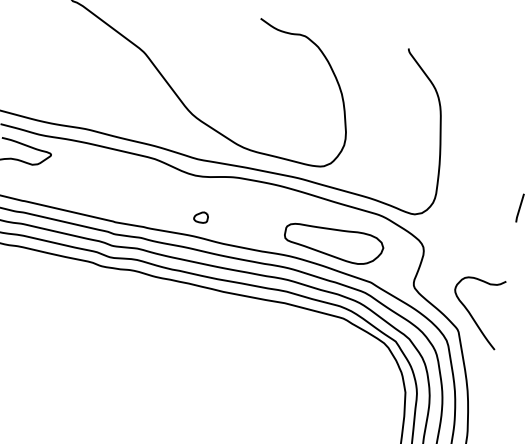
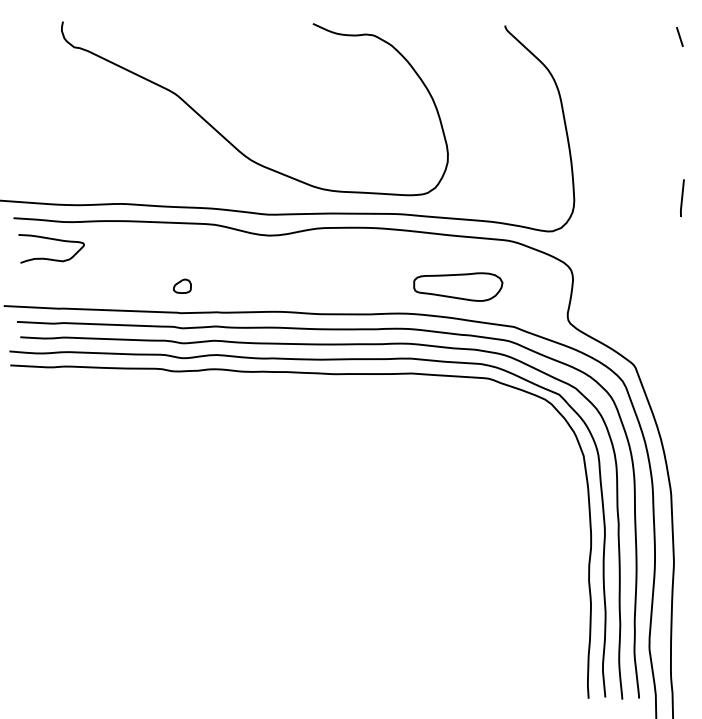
part: (201, 216) -> (182, 285), moved
part: (334, 243) -> (458, 286), size x0.7
curve: (470, 314) -> (646, 342), removed

